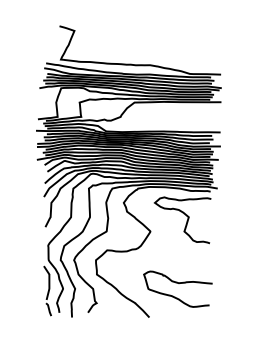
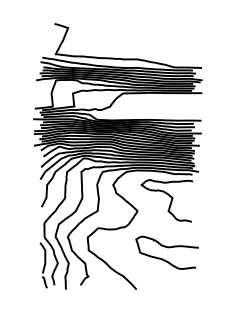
curve: (177, 283) -> (166, 247), moved

